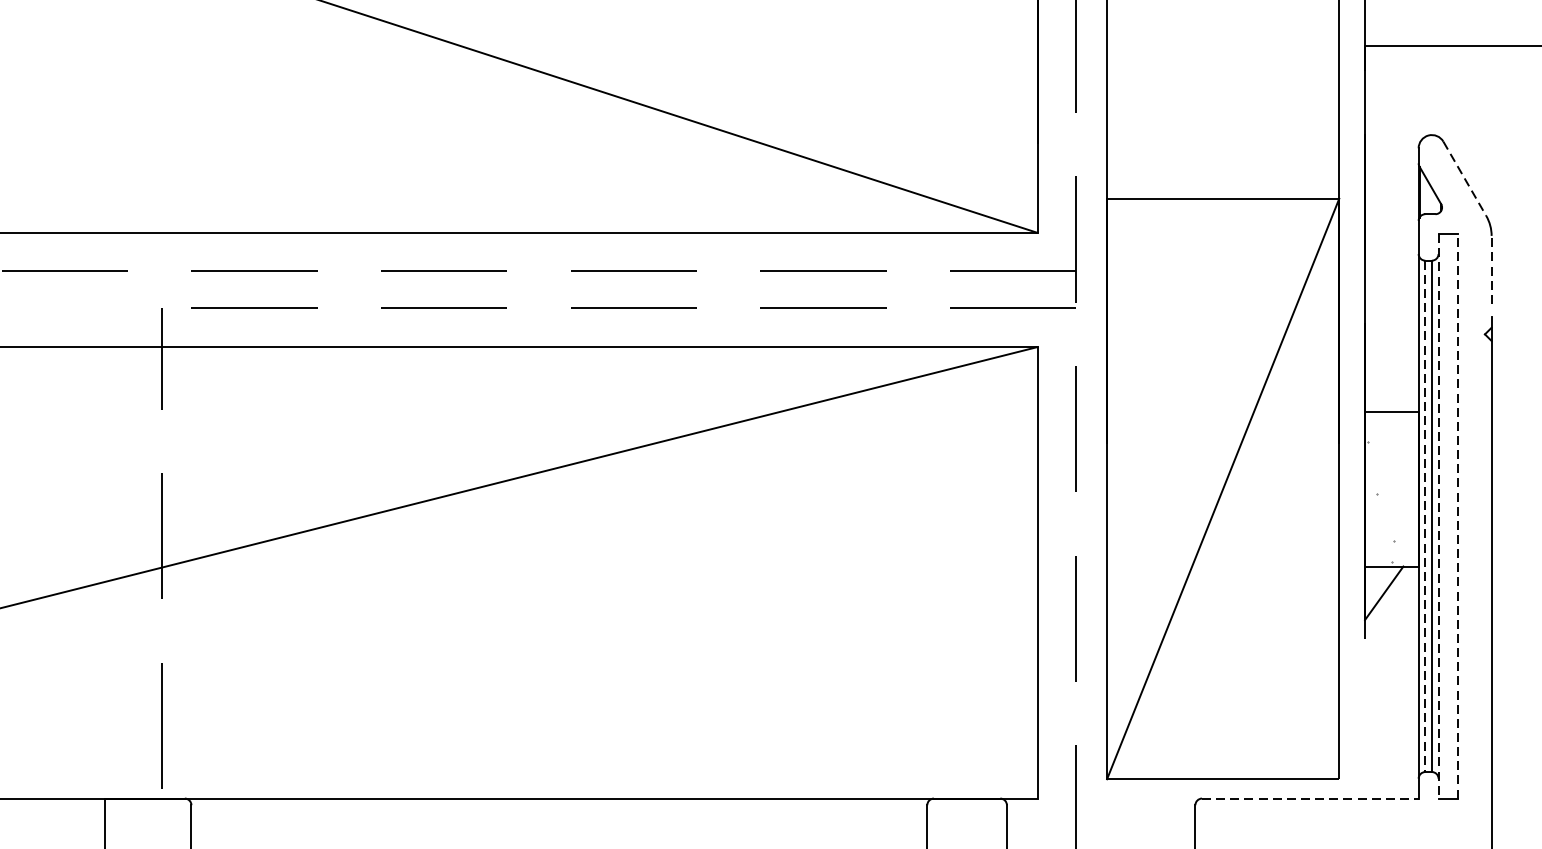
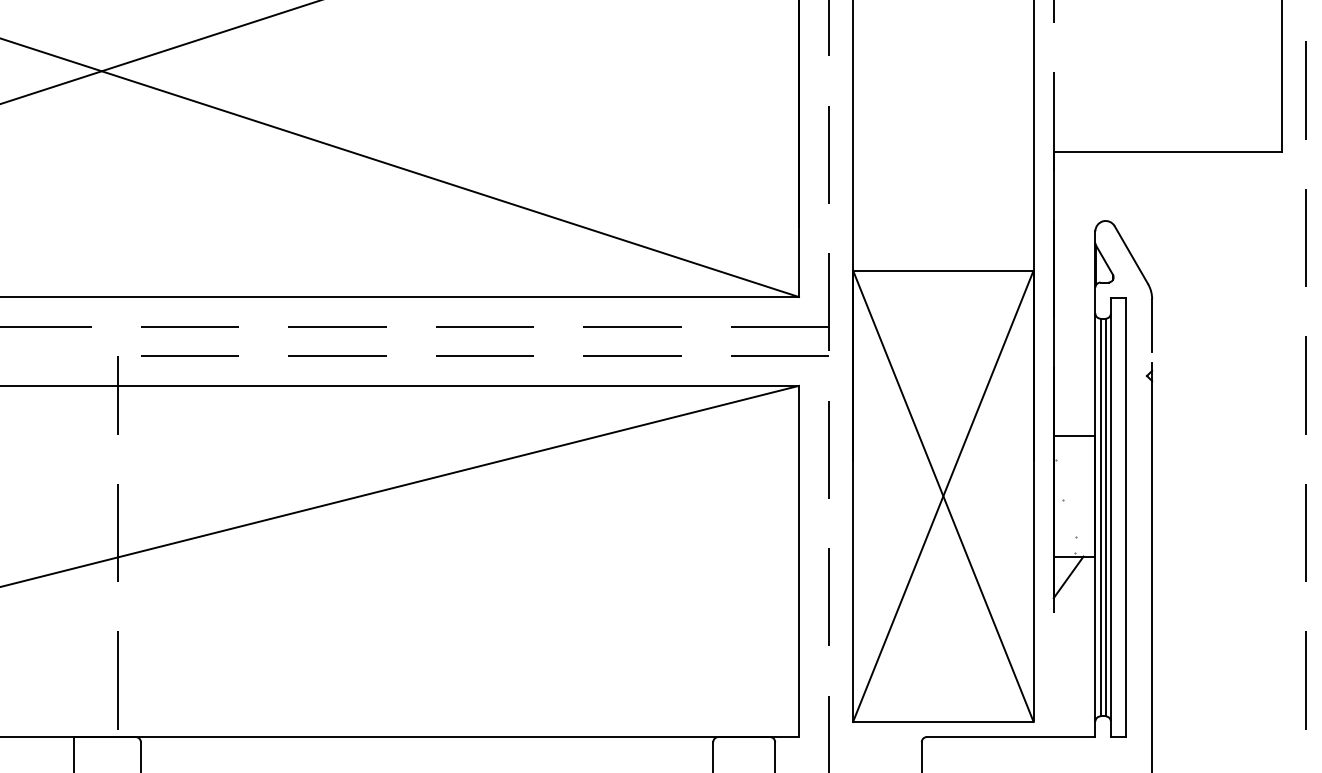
line: (1465, 179) -> (1131, 255), dashed -> solid
line: (1492, 269) -> (1152, 325), dashed -> solid
line: (1223, 489) -> (943, 496), added
line: (1425, 516) -> (1100, 517), dashed -> solid
line: (1438, 516) -> (1110, 517), dashed -> solid
line: (1458, 516) -> (1126, 517), dashed -> solid
line: (1310, 799) -> (1011, 737), dashed -> solid

